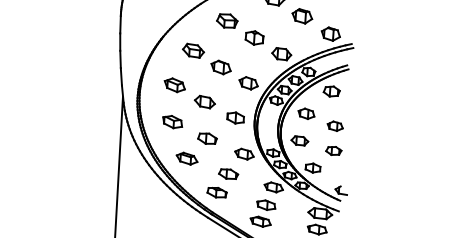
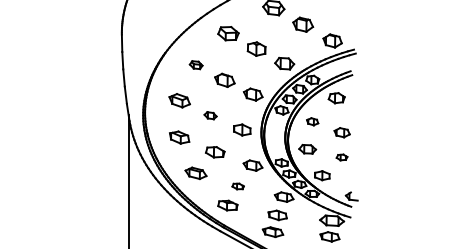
part: (192, 50) -> (195, 64), size x0.6
part: (204, 101) -> (210, 115), size x0.6
part: (306, 113) -> (312, 121), size x0.7
part: (333, 151) -> (341, 157), size x0.7
part: (227, 174) -> (237, 186), size x0.6

